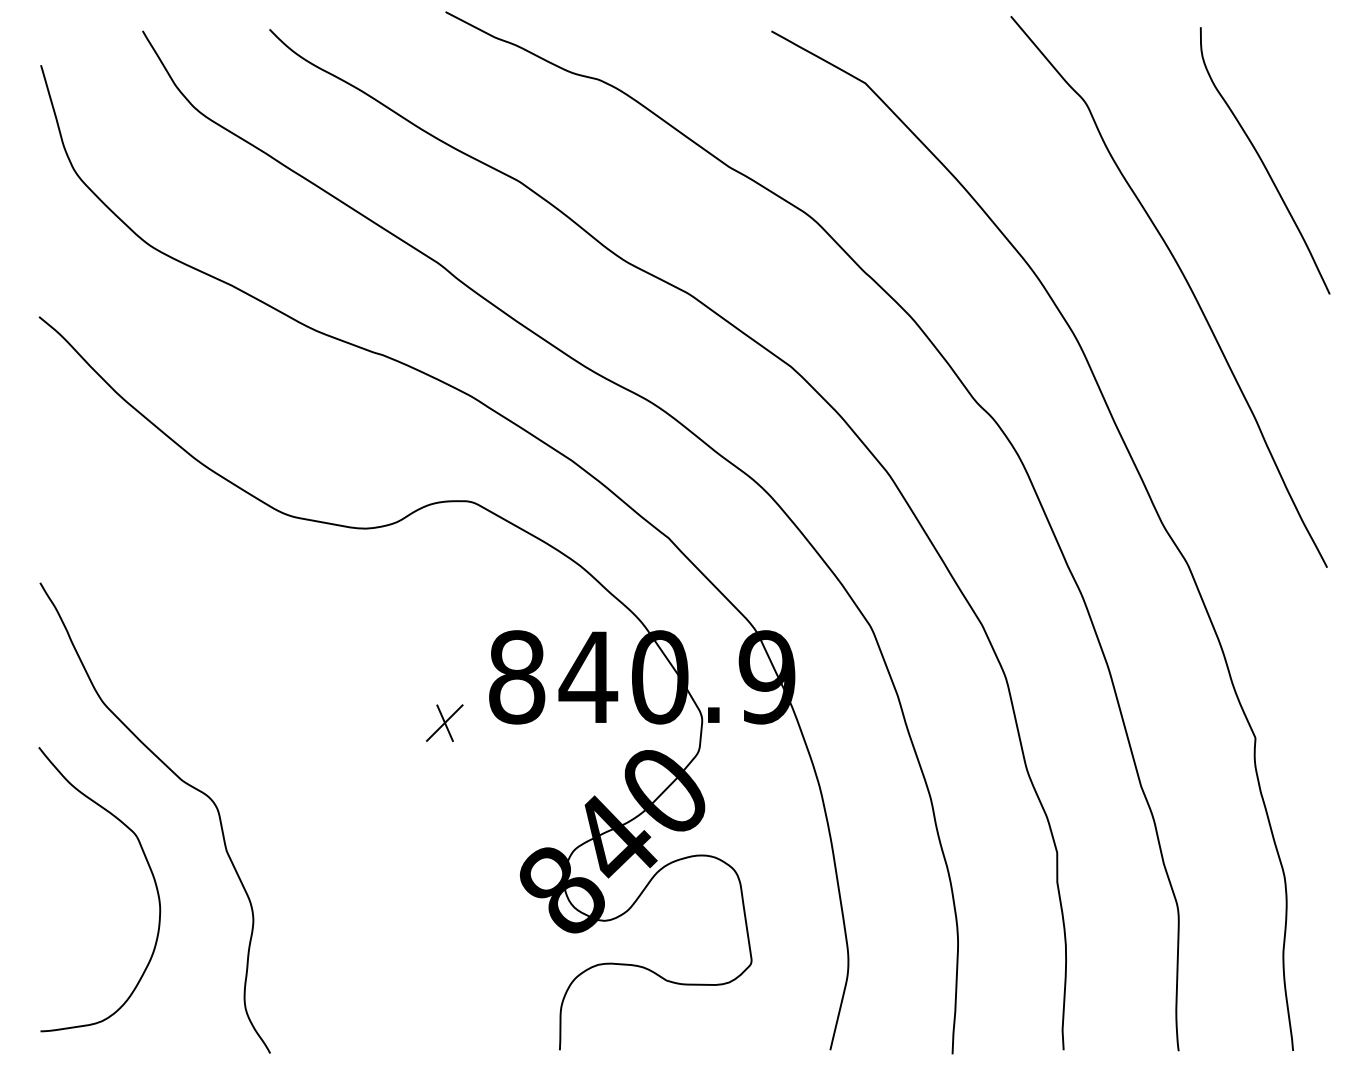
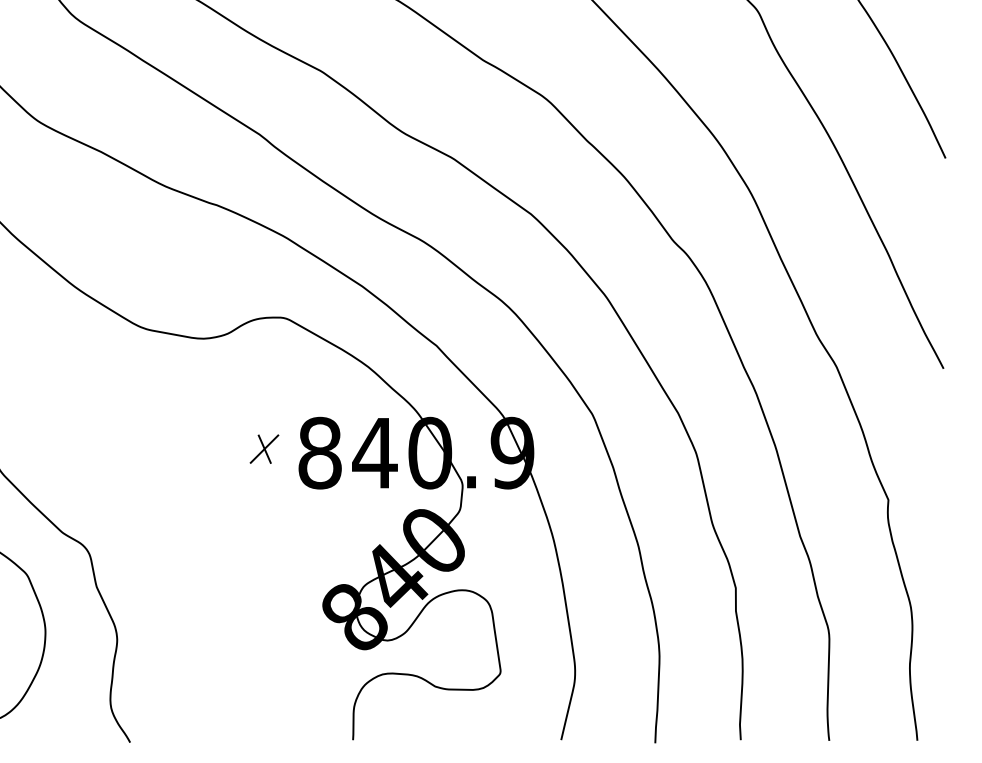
part: (444, 722) -> (264, 448), moved

